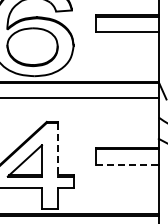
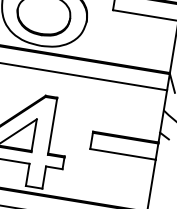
line: (57, 149) -> (52, 126), dashed -> solid
line: (128, 164) -> (124, 154), dashed -> solid

